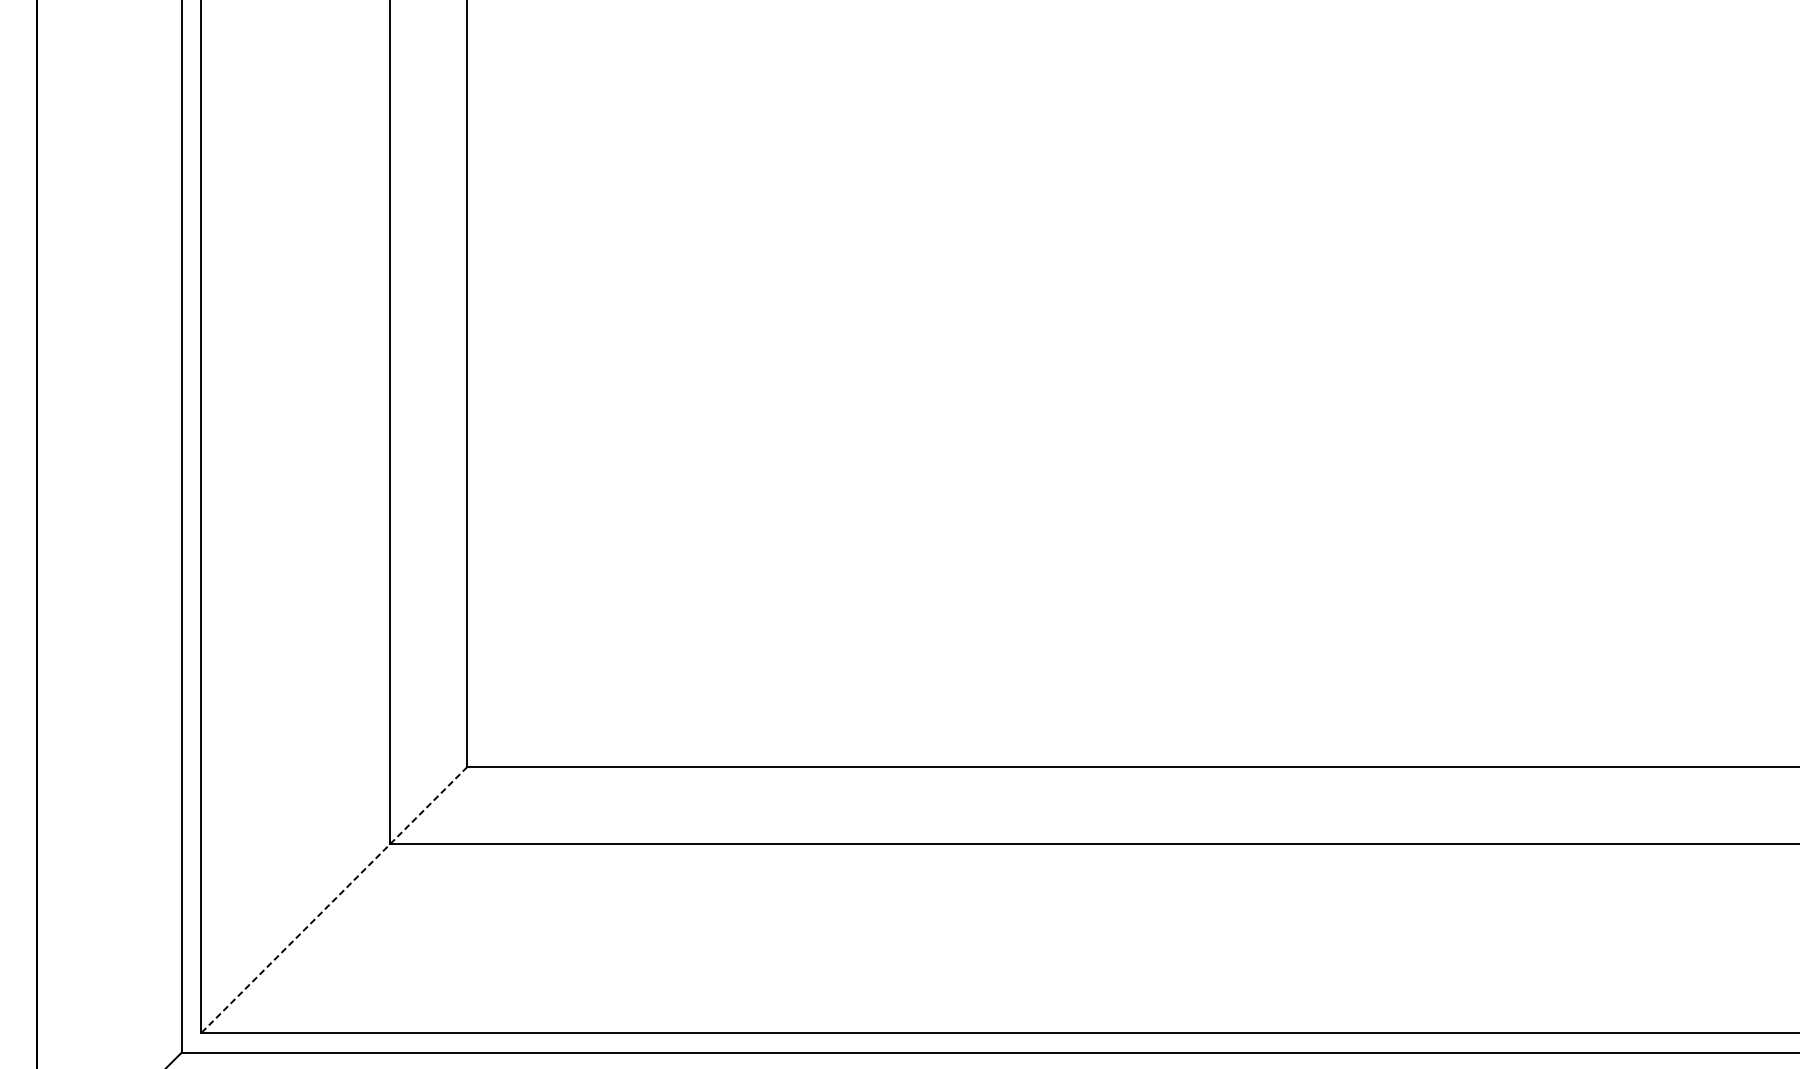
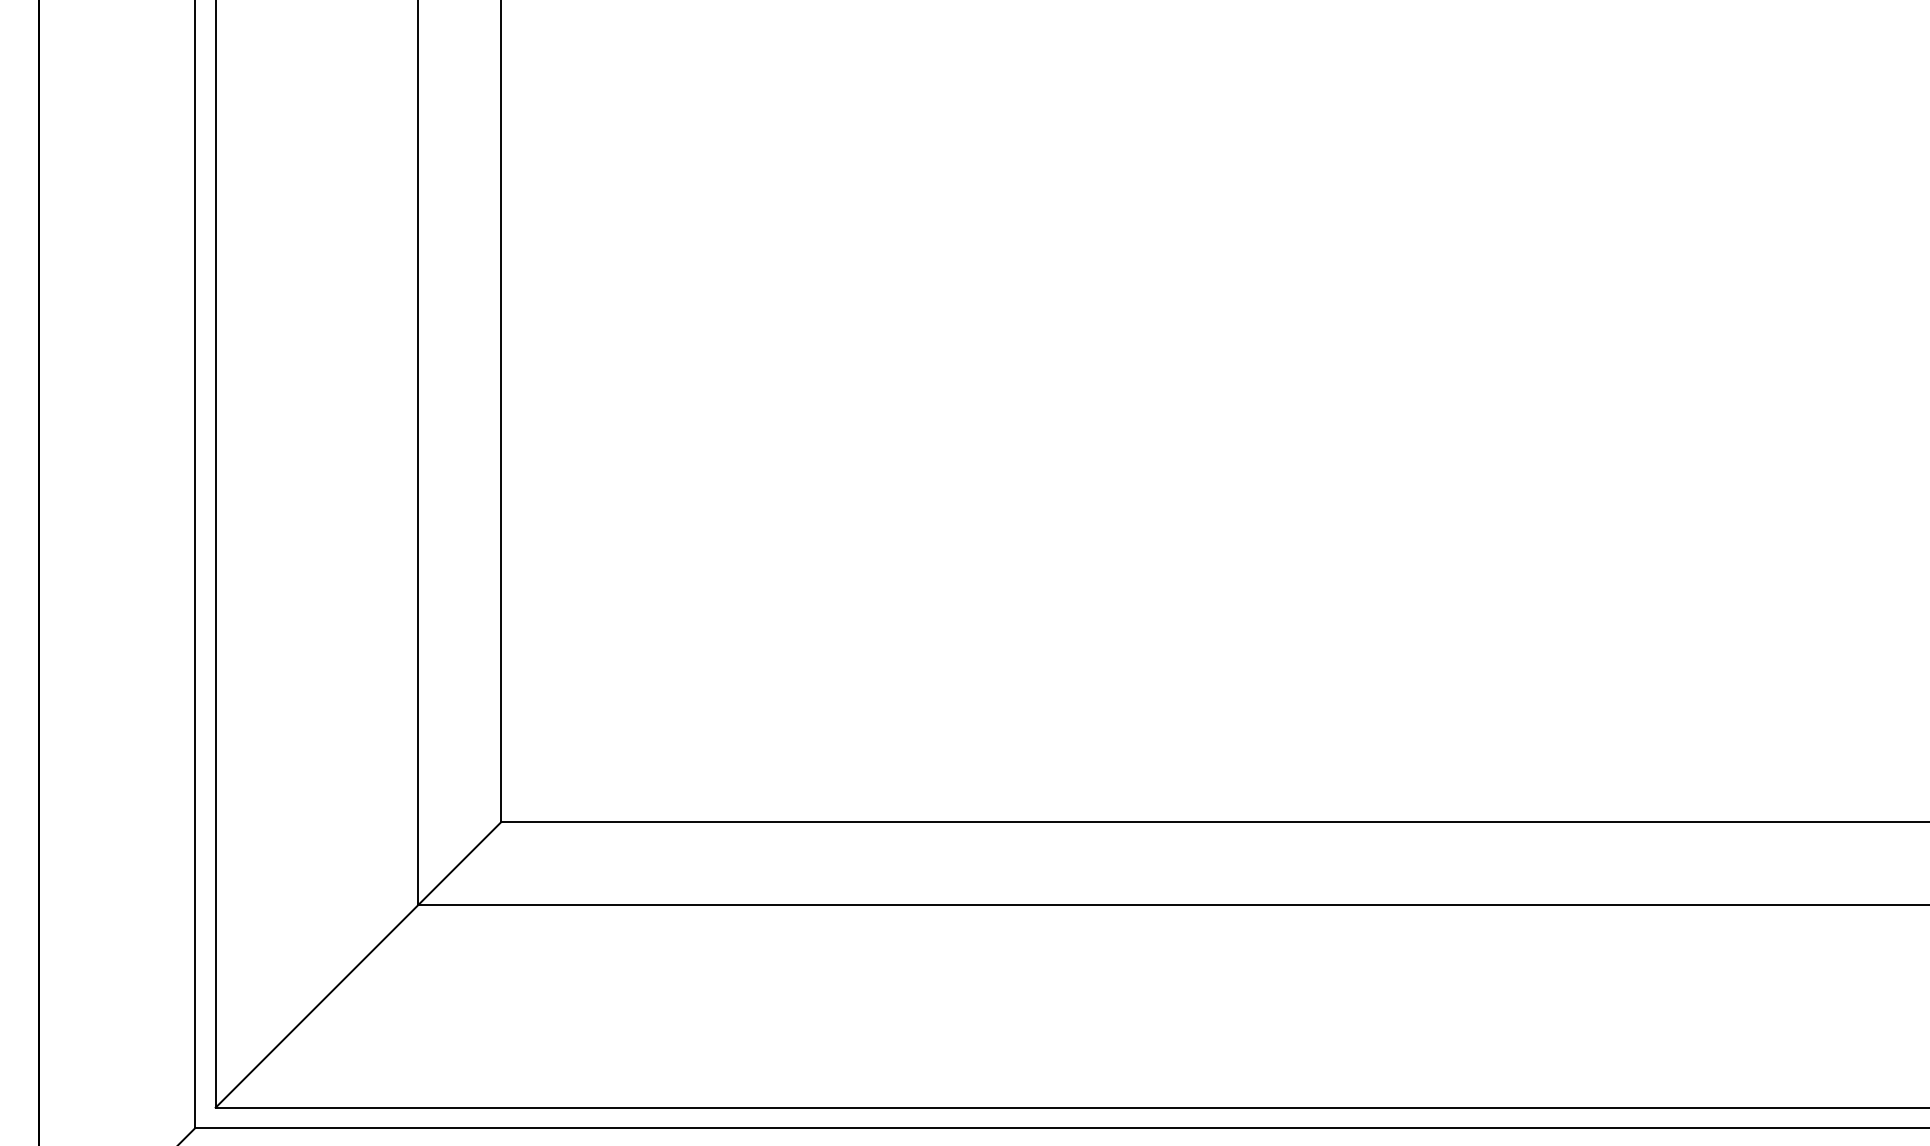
line: (334, 899) -> (358, 964), dashed -> solid

